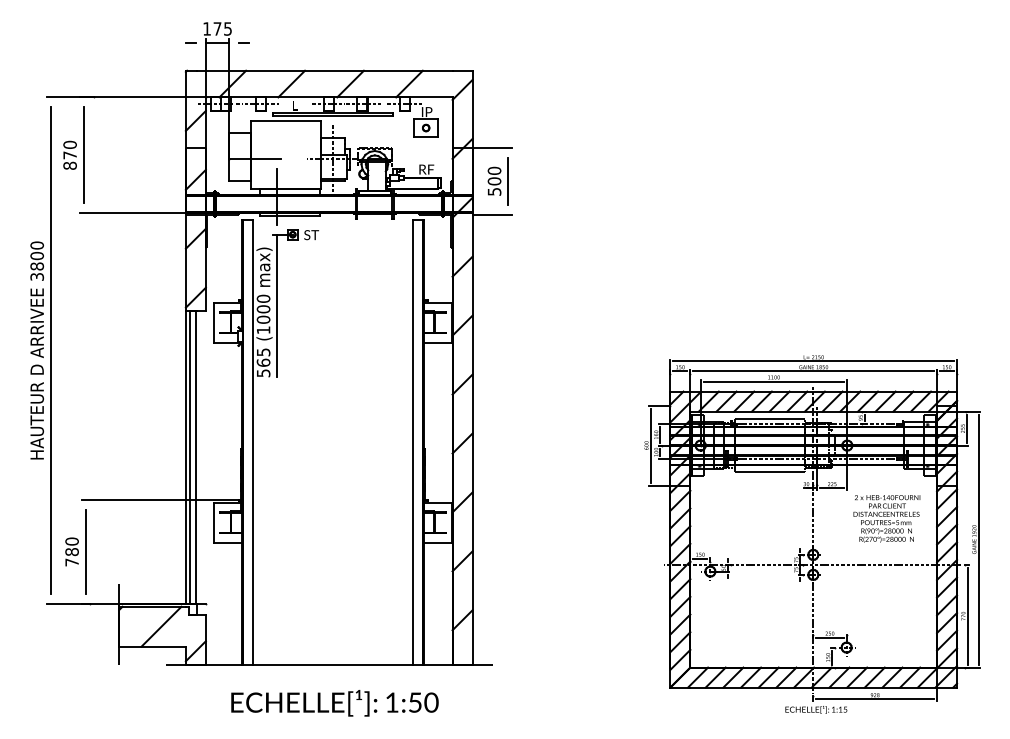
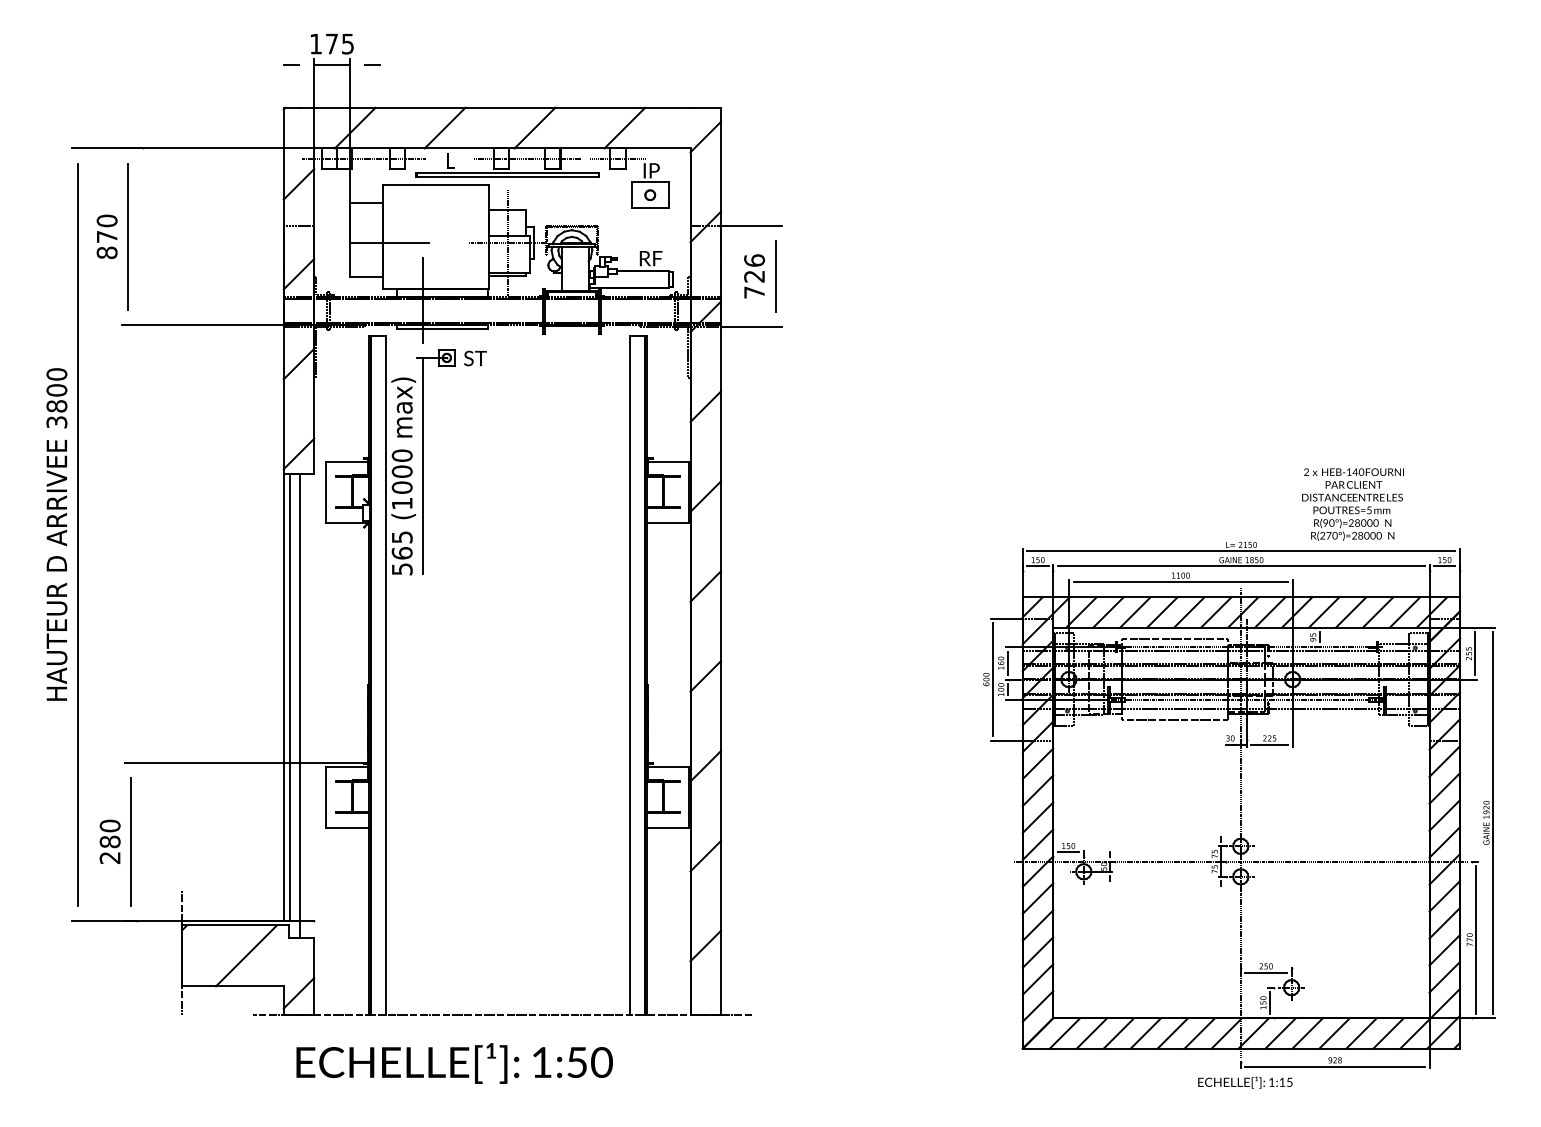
text: (494, 180) -> (754, 275), 500 -> 726
text: (886, 518) -> (1352, 504), moved
text: (71, 562) -> (109, 857), 780 -> 280
text: (334, 703) -> (453, 1063), moved

